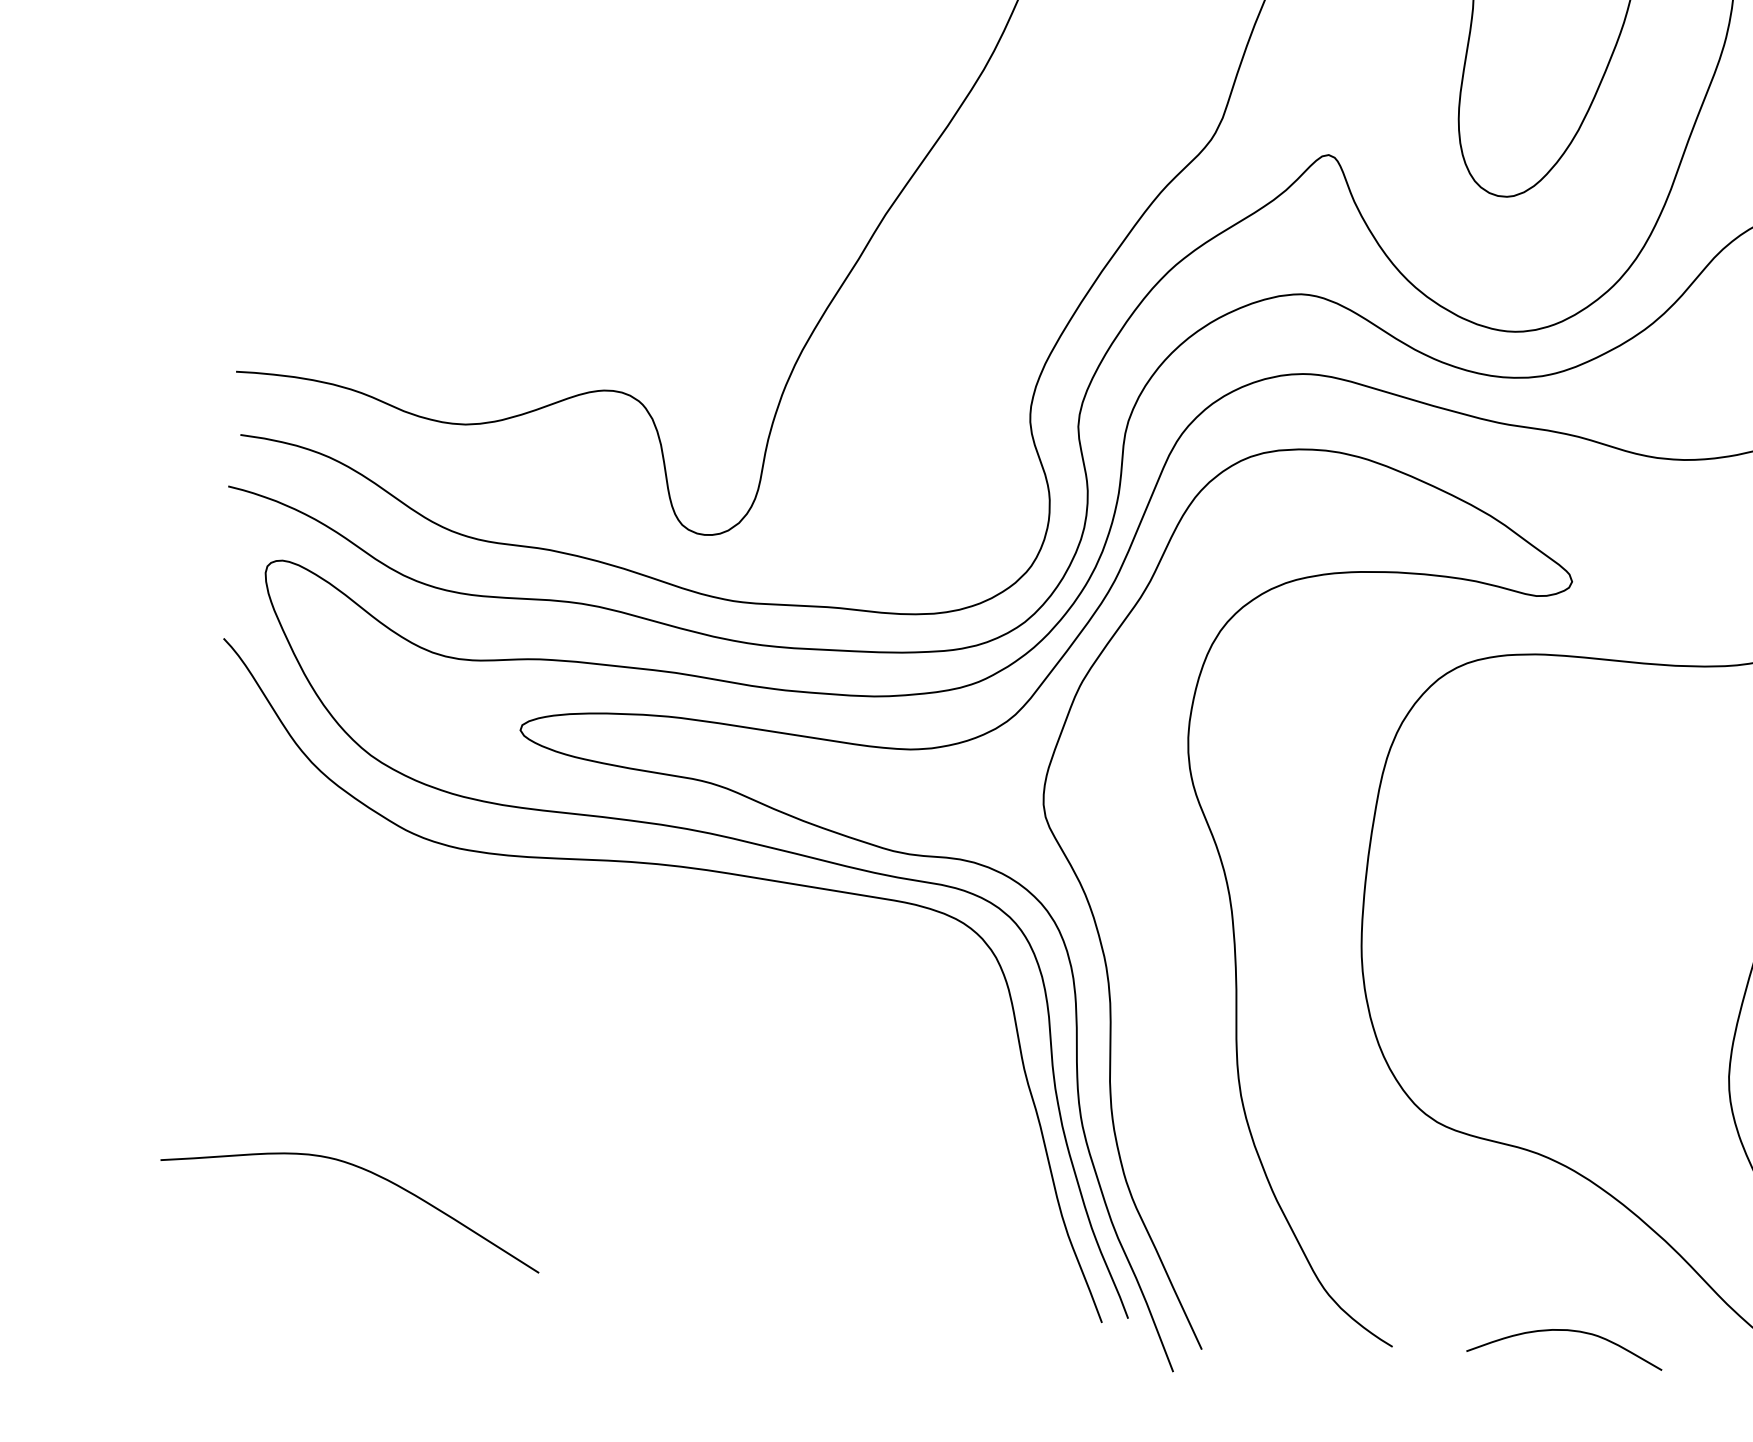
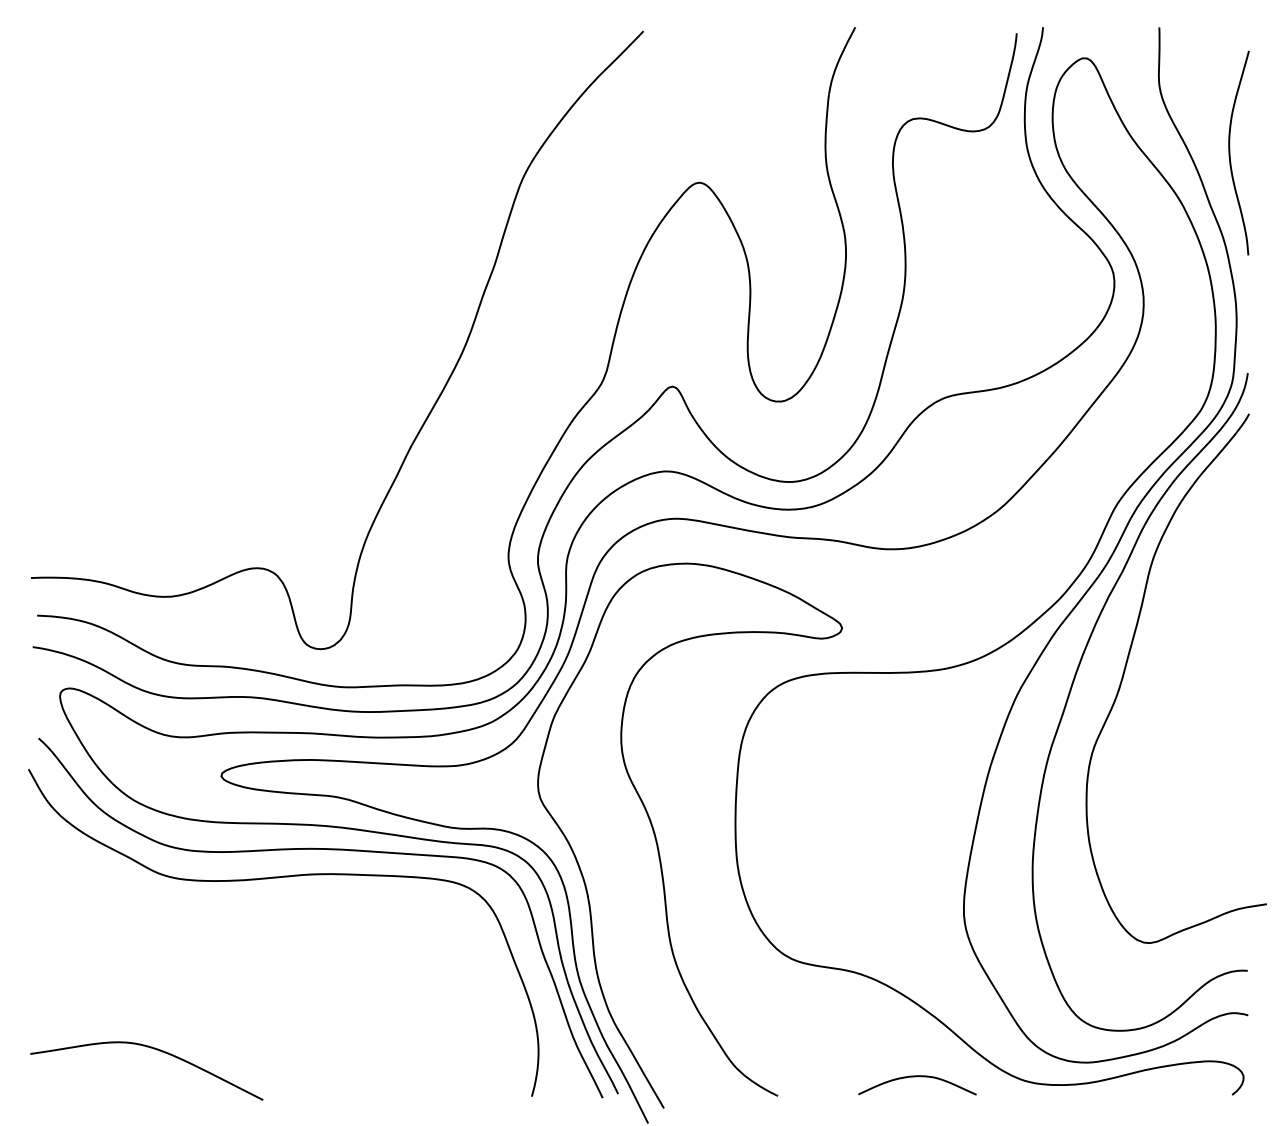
curve: (599, 908) -> (278, 878), added
curve: (1565, 1332) -> (916, 1077), moved

